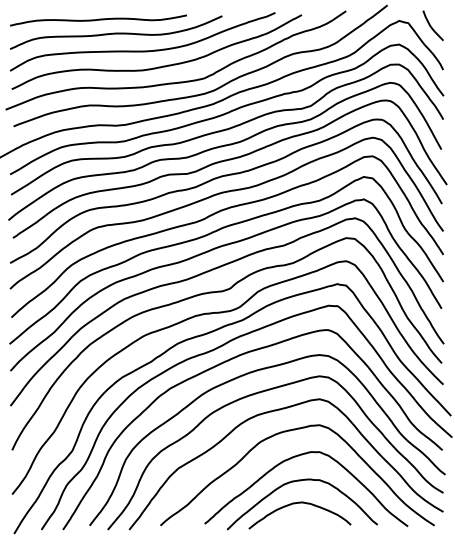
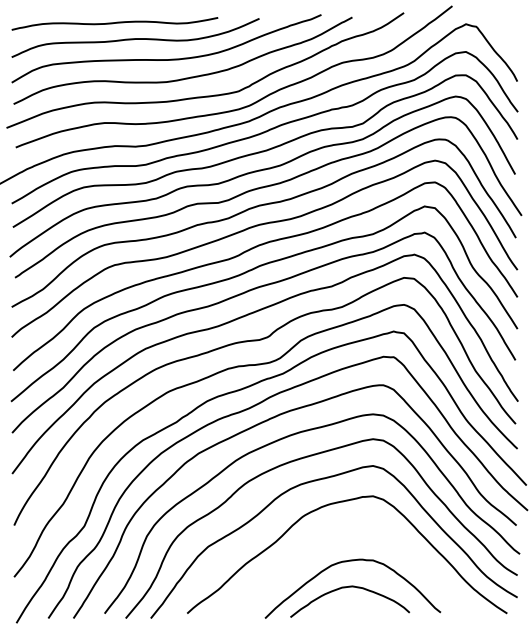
curve: (431, 25) -> (503, 29), removed
curve: (296, 457) -> (346, 533), removed

